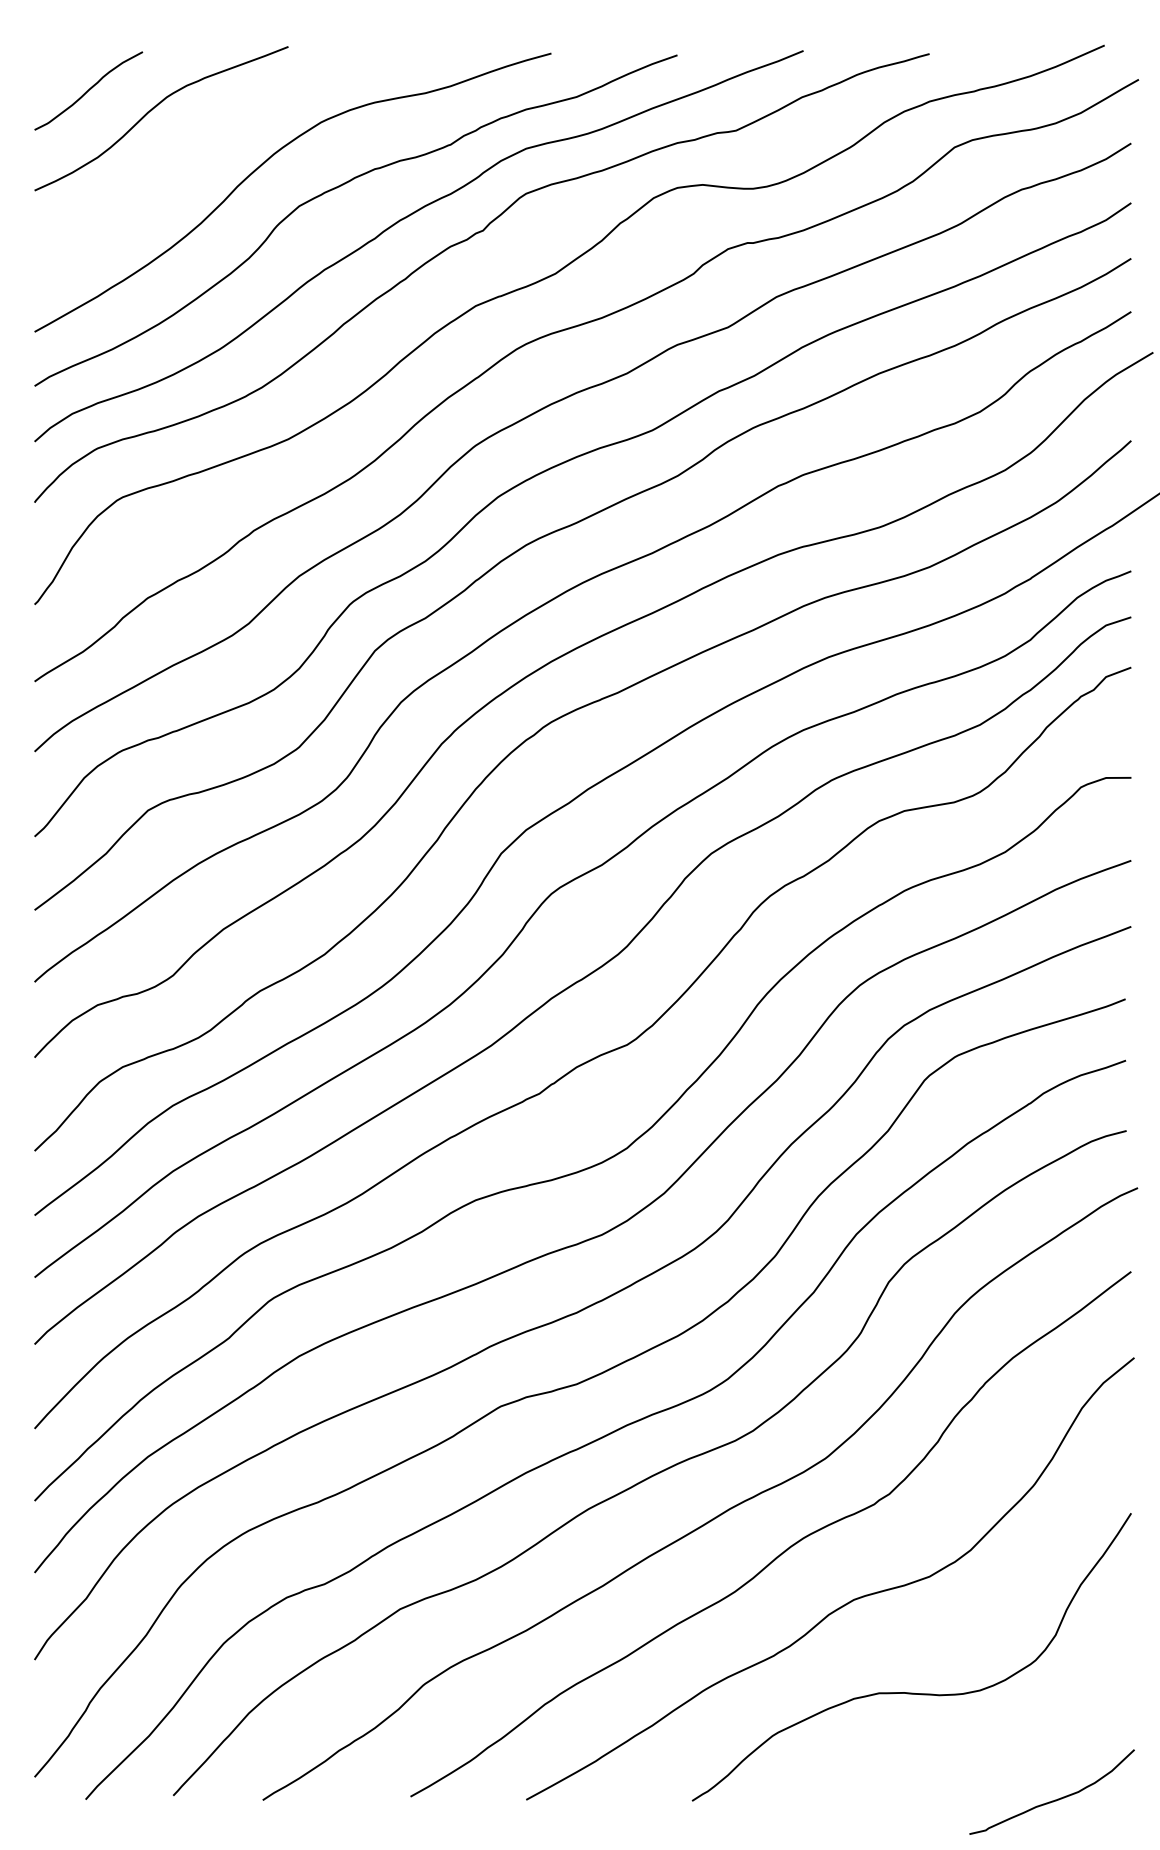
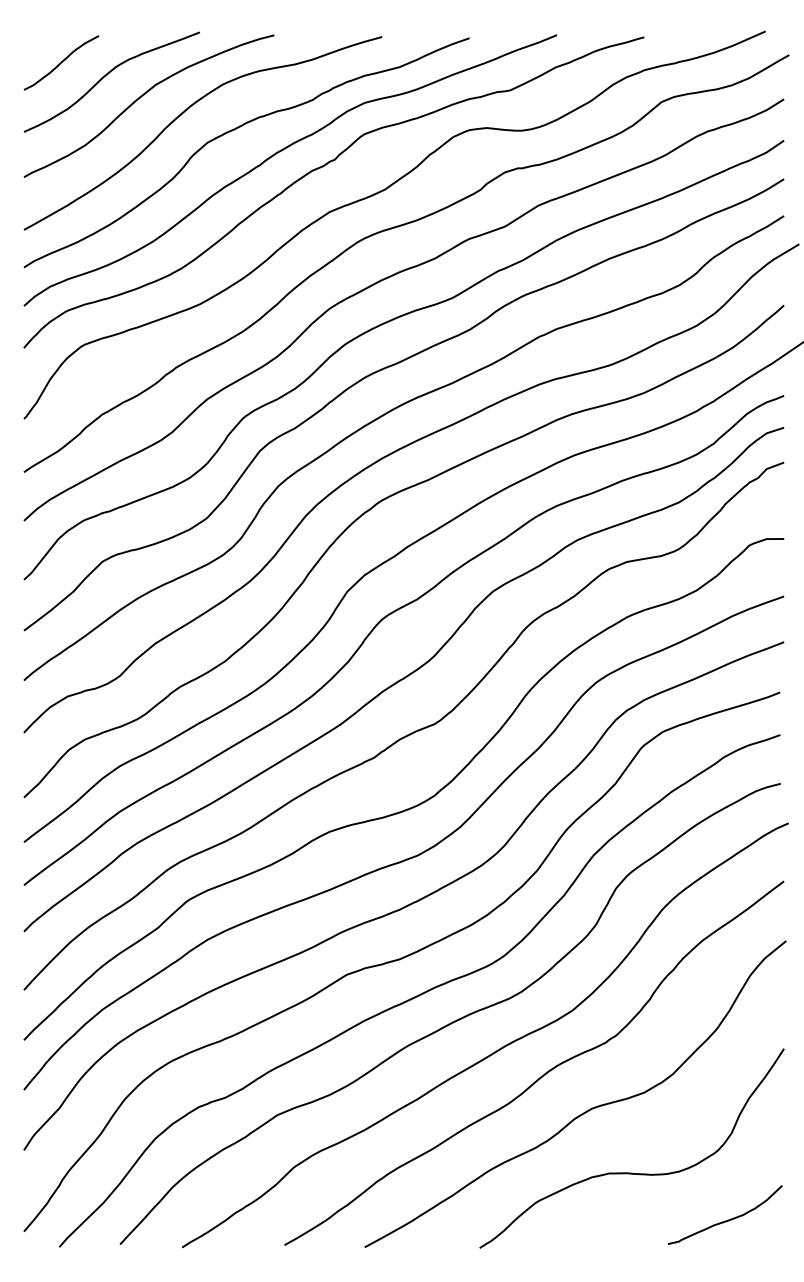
curve: (204, 140) -> (141, 97), added
curve: (1051, 1800) -> (724, 1220), moved

